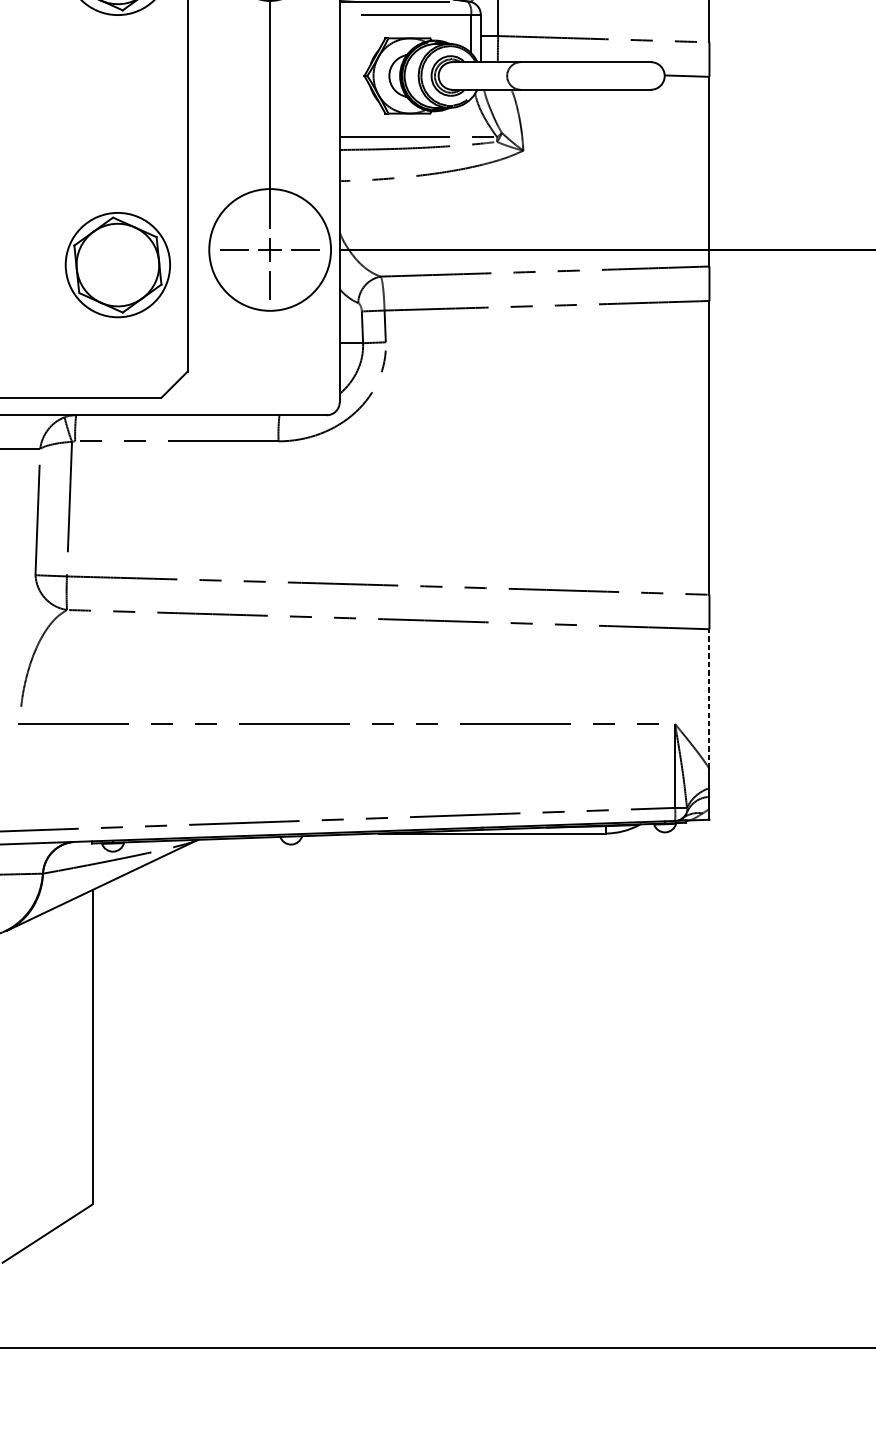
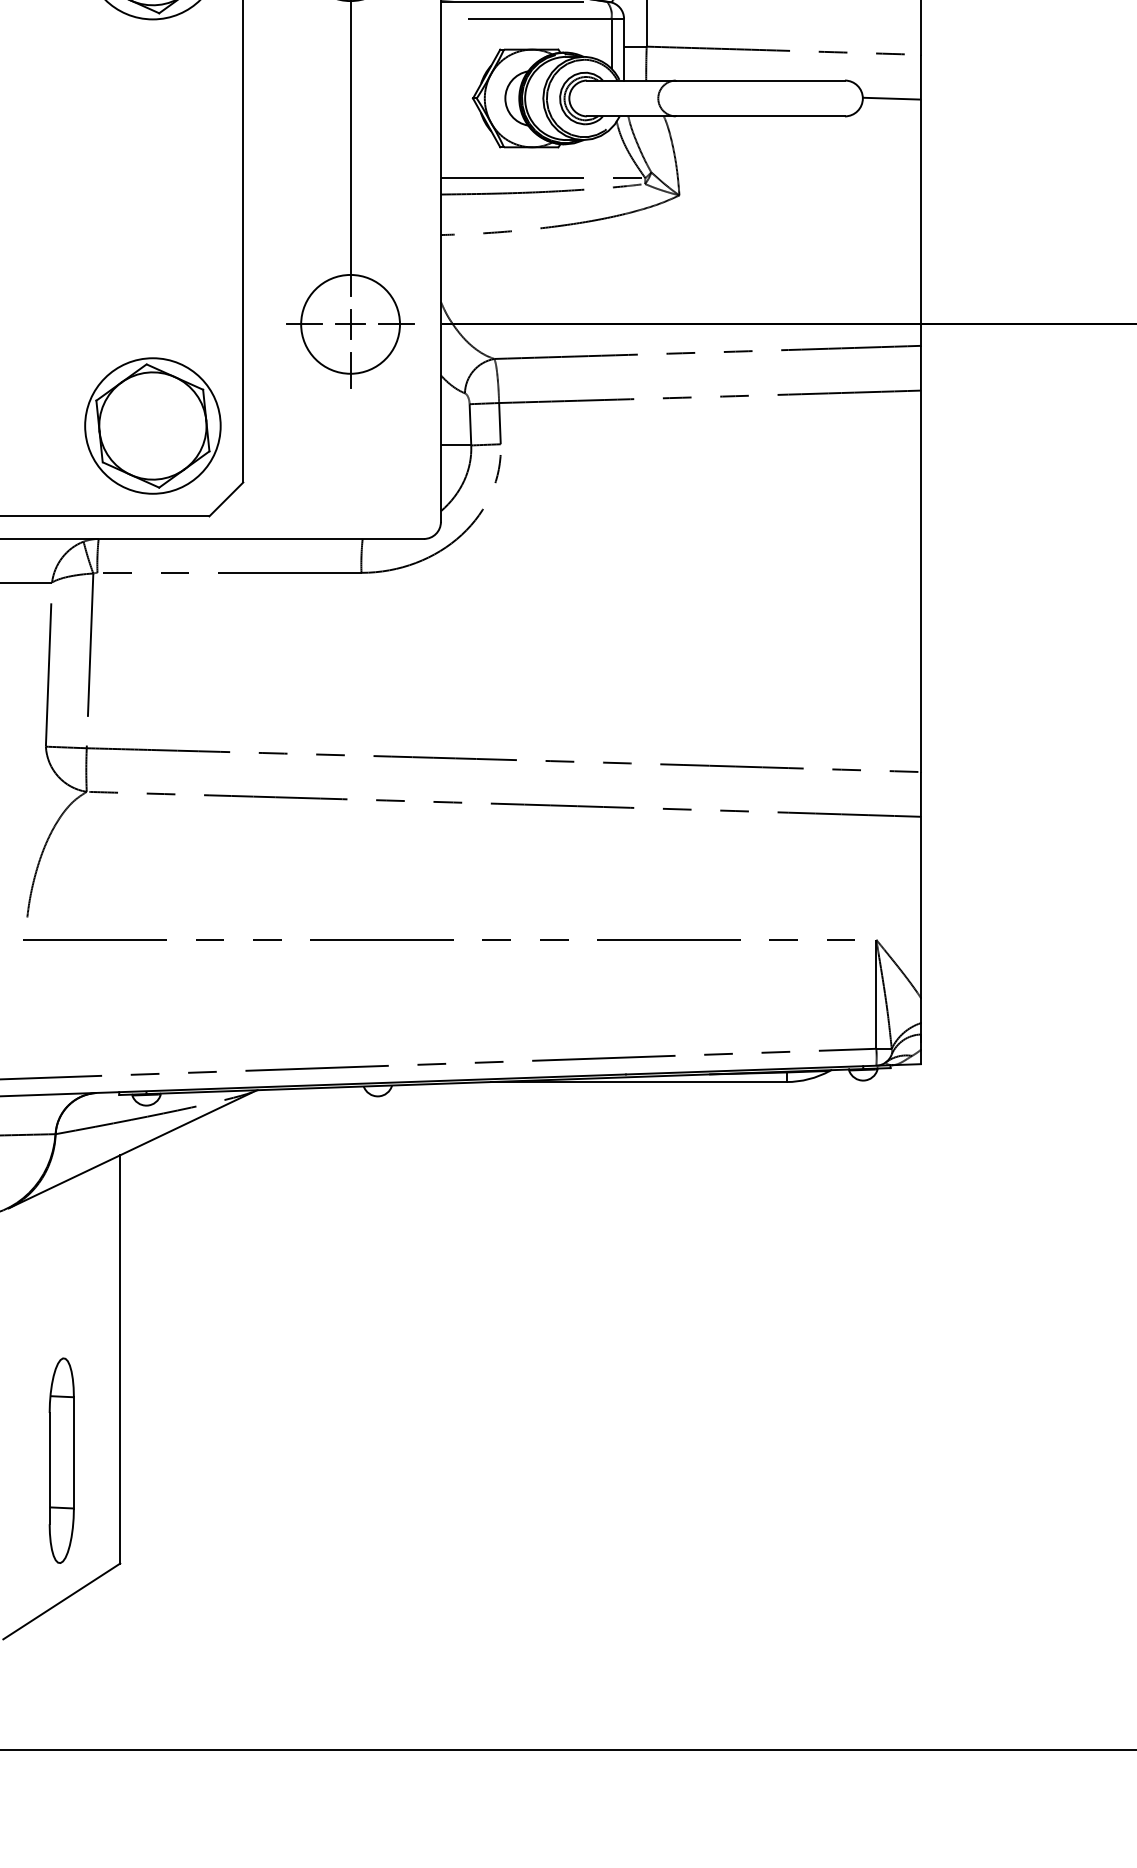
circle: (270, 249) -> (350, 323), size x0.62
part: (117, 264) -> (152, 425), moved
line: (709, 699) -> (920, 907), dashed -> solid
part: (47, 1125) -> (61, 1460), added

